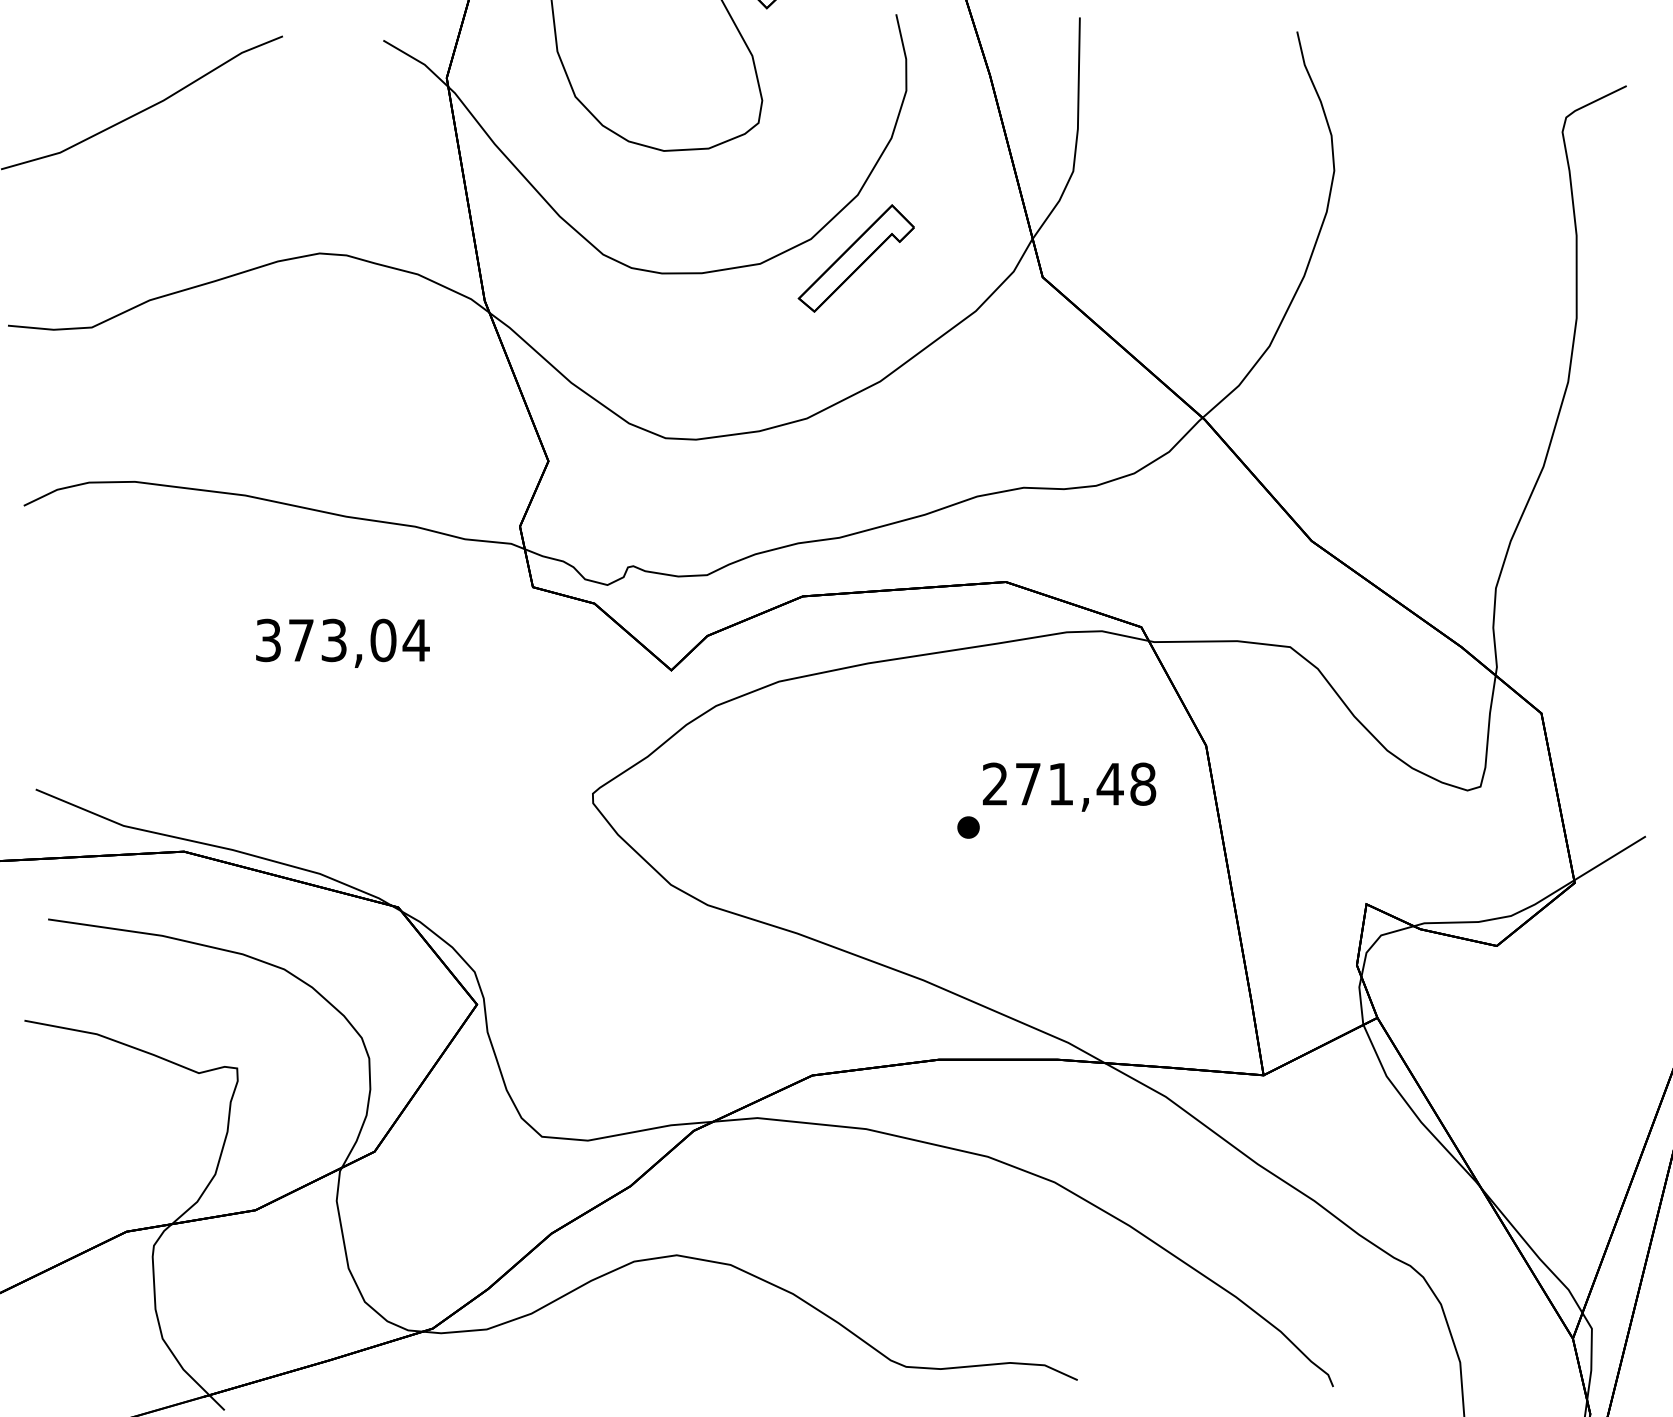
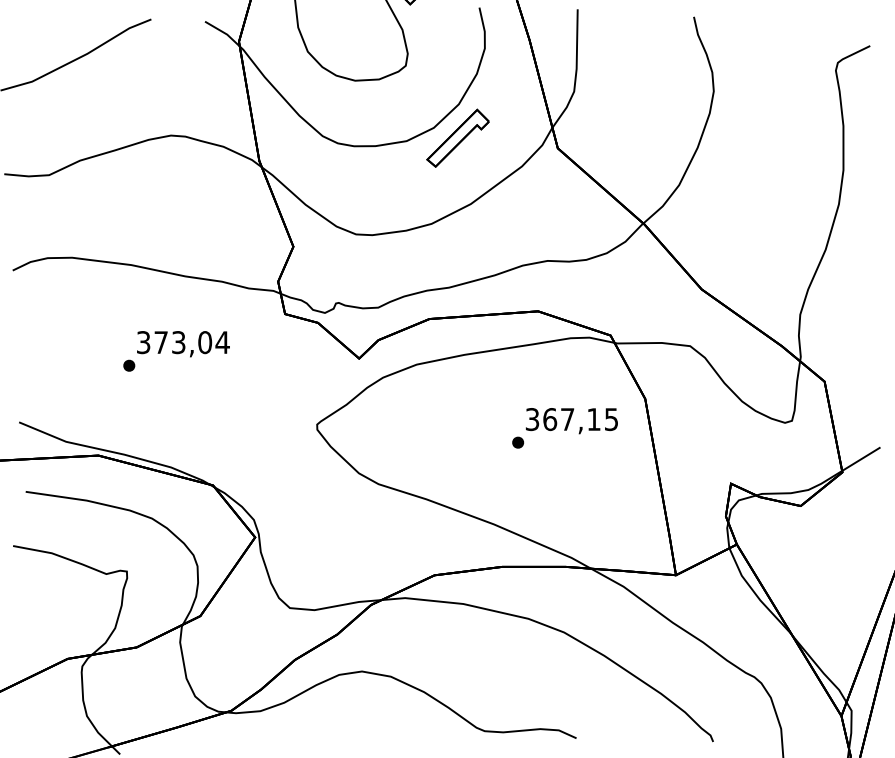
part: (242, 683) -> (129, 365), added
text: (1068, 784) -> (571, 419), 271,48 -> 367,15

